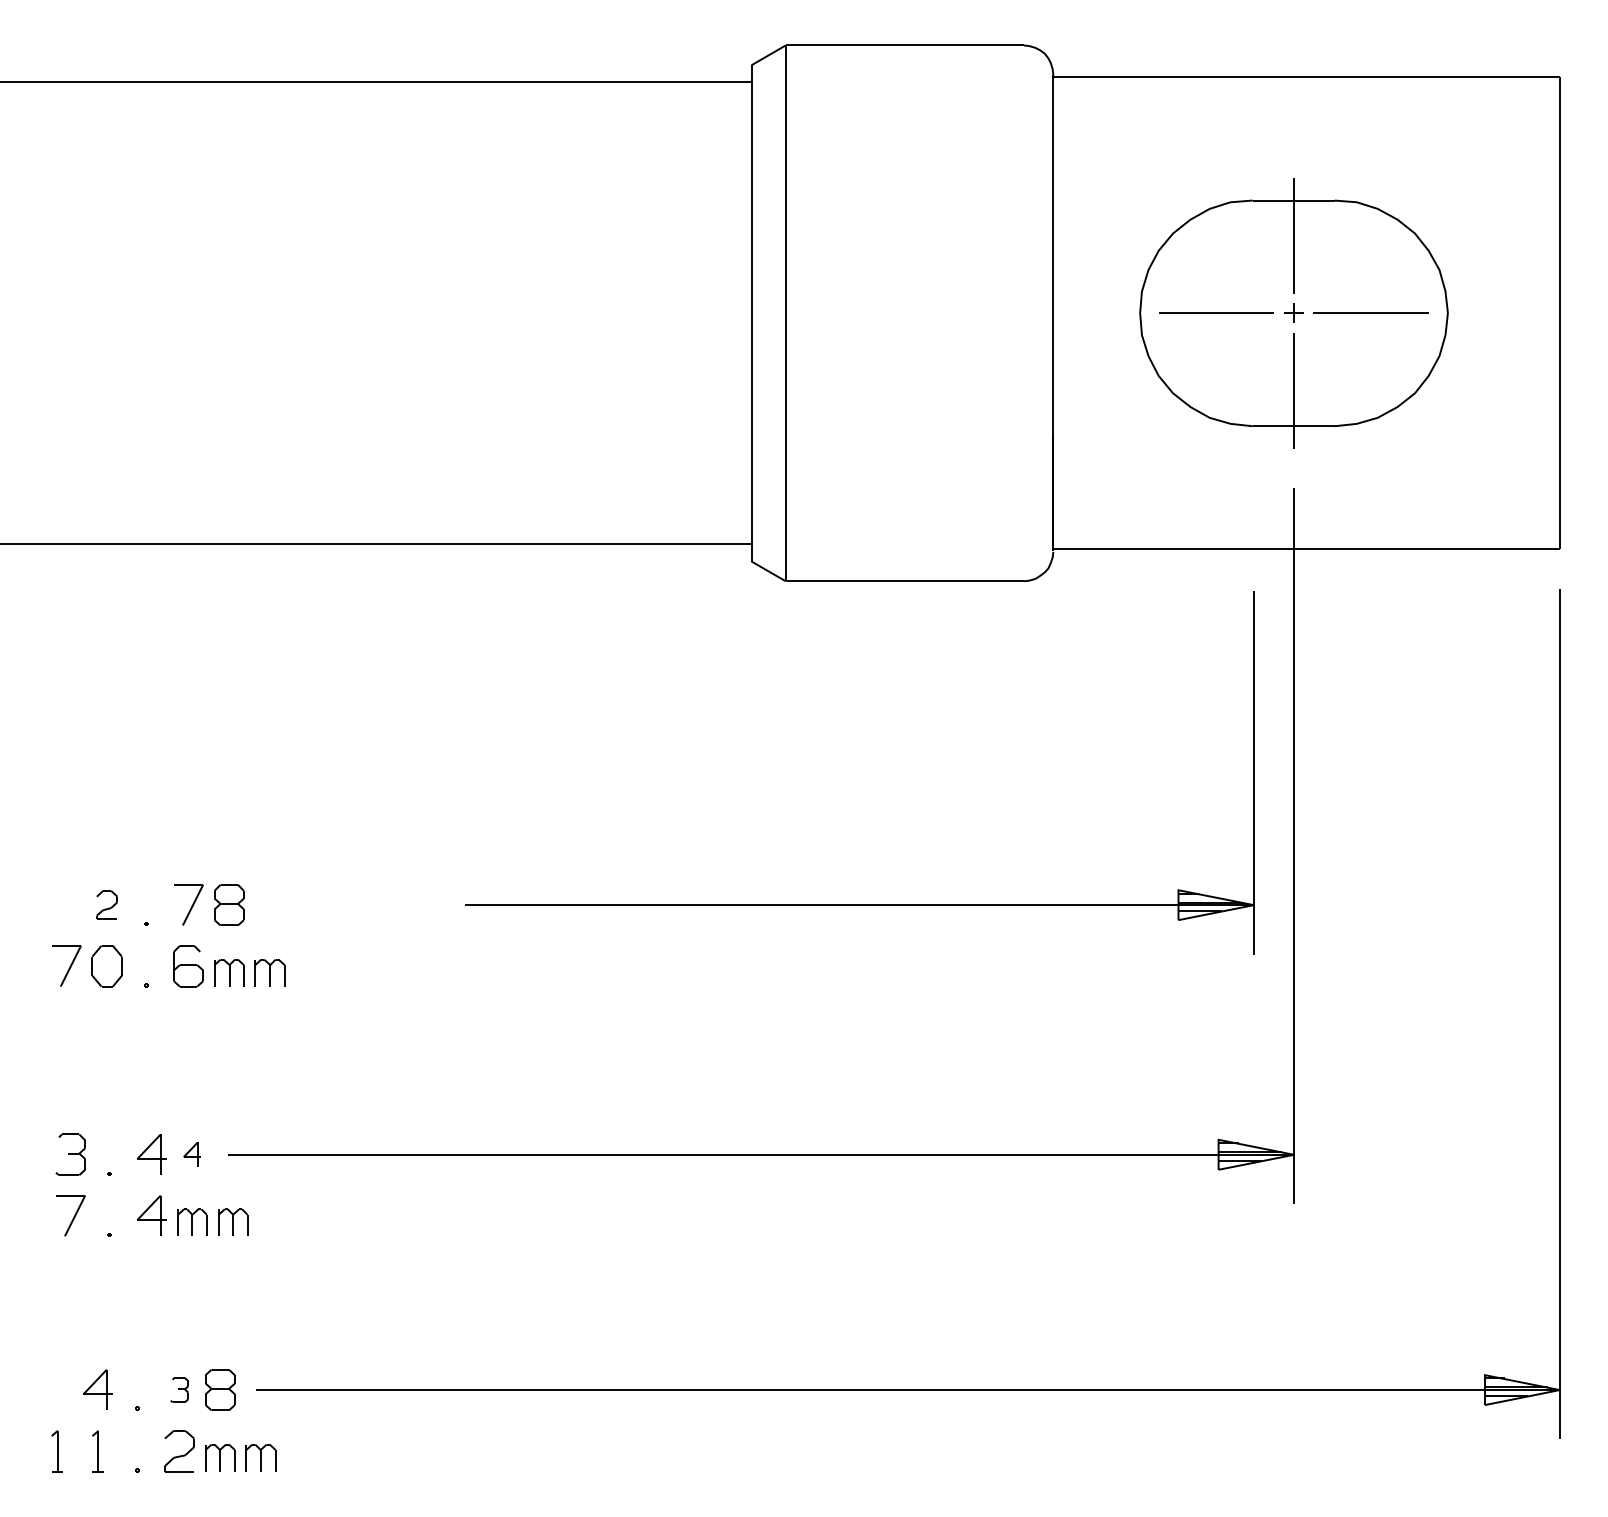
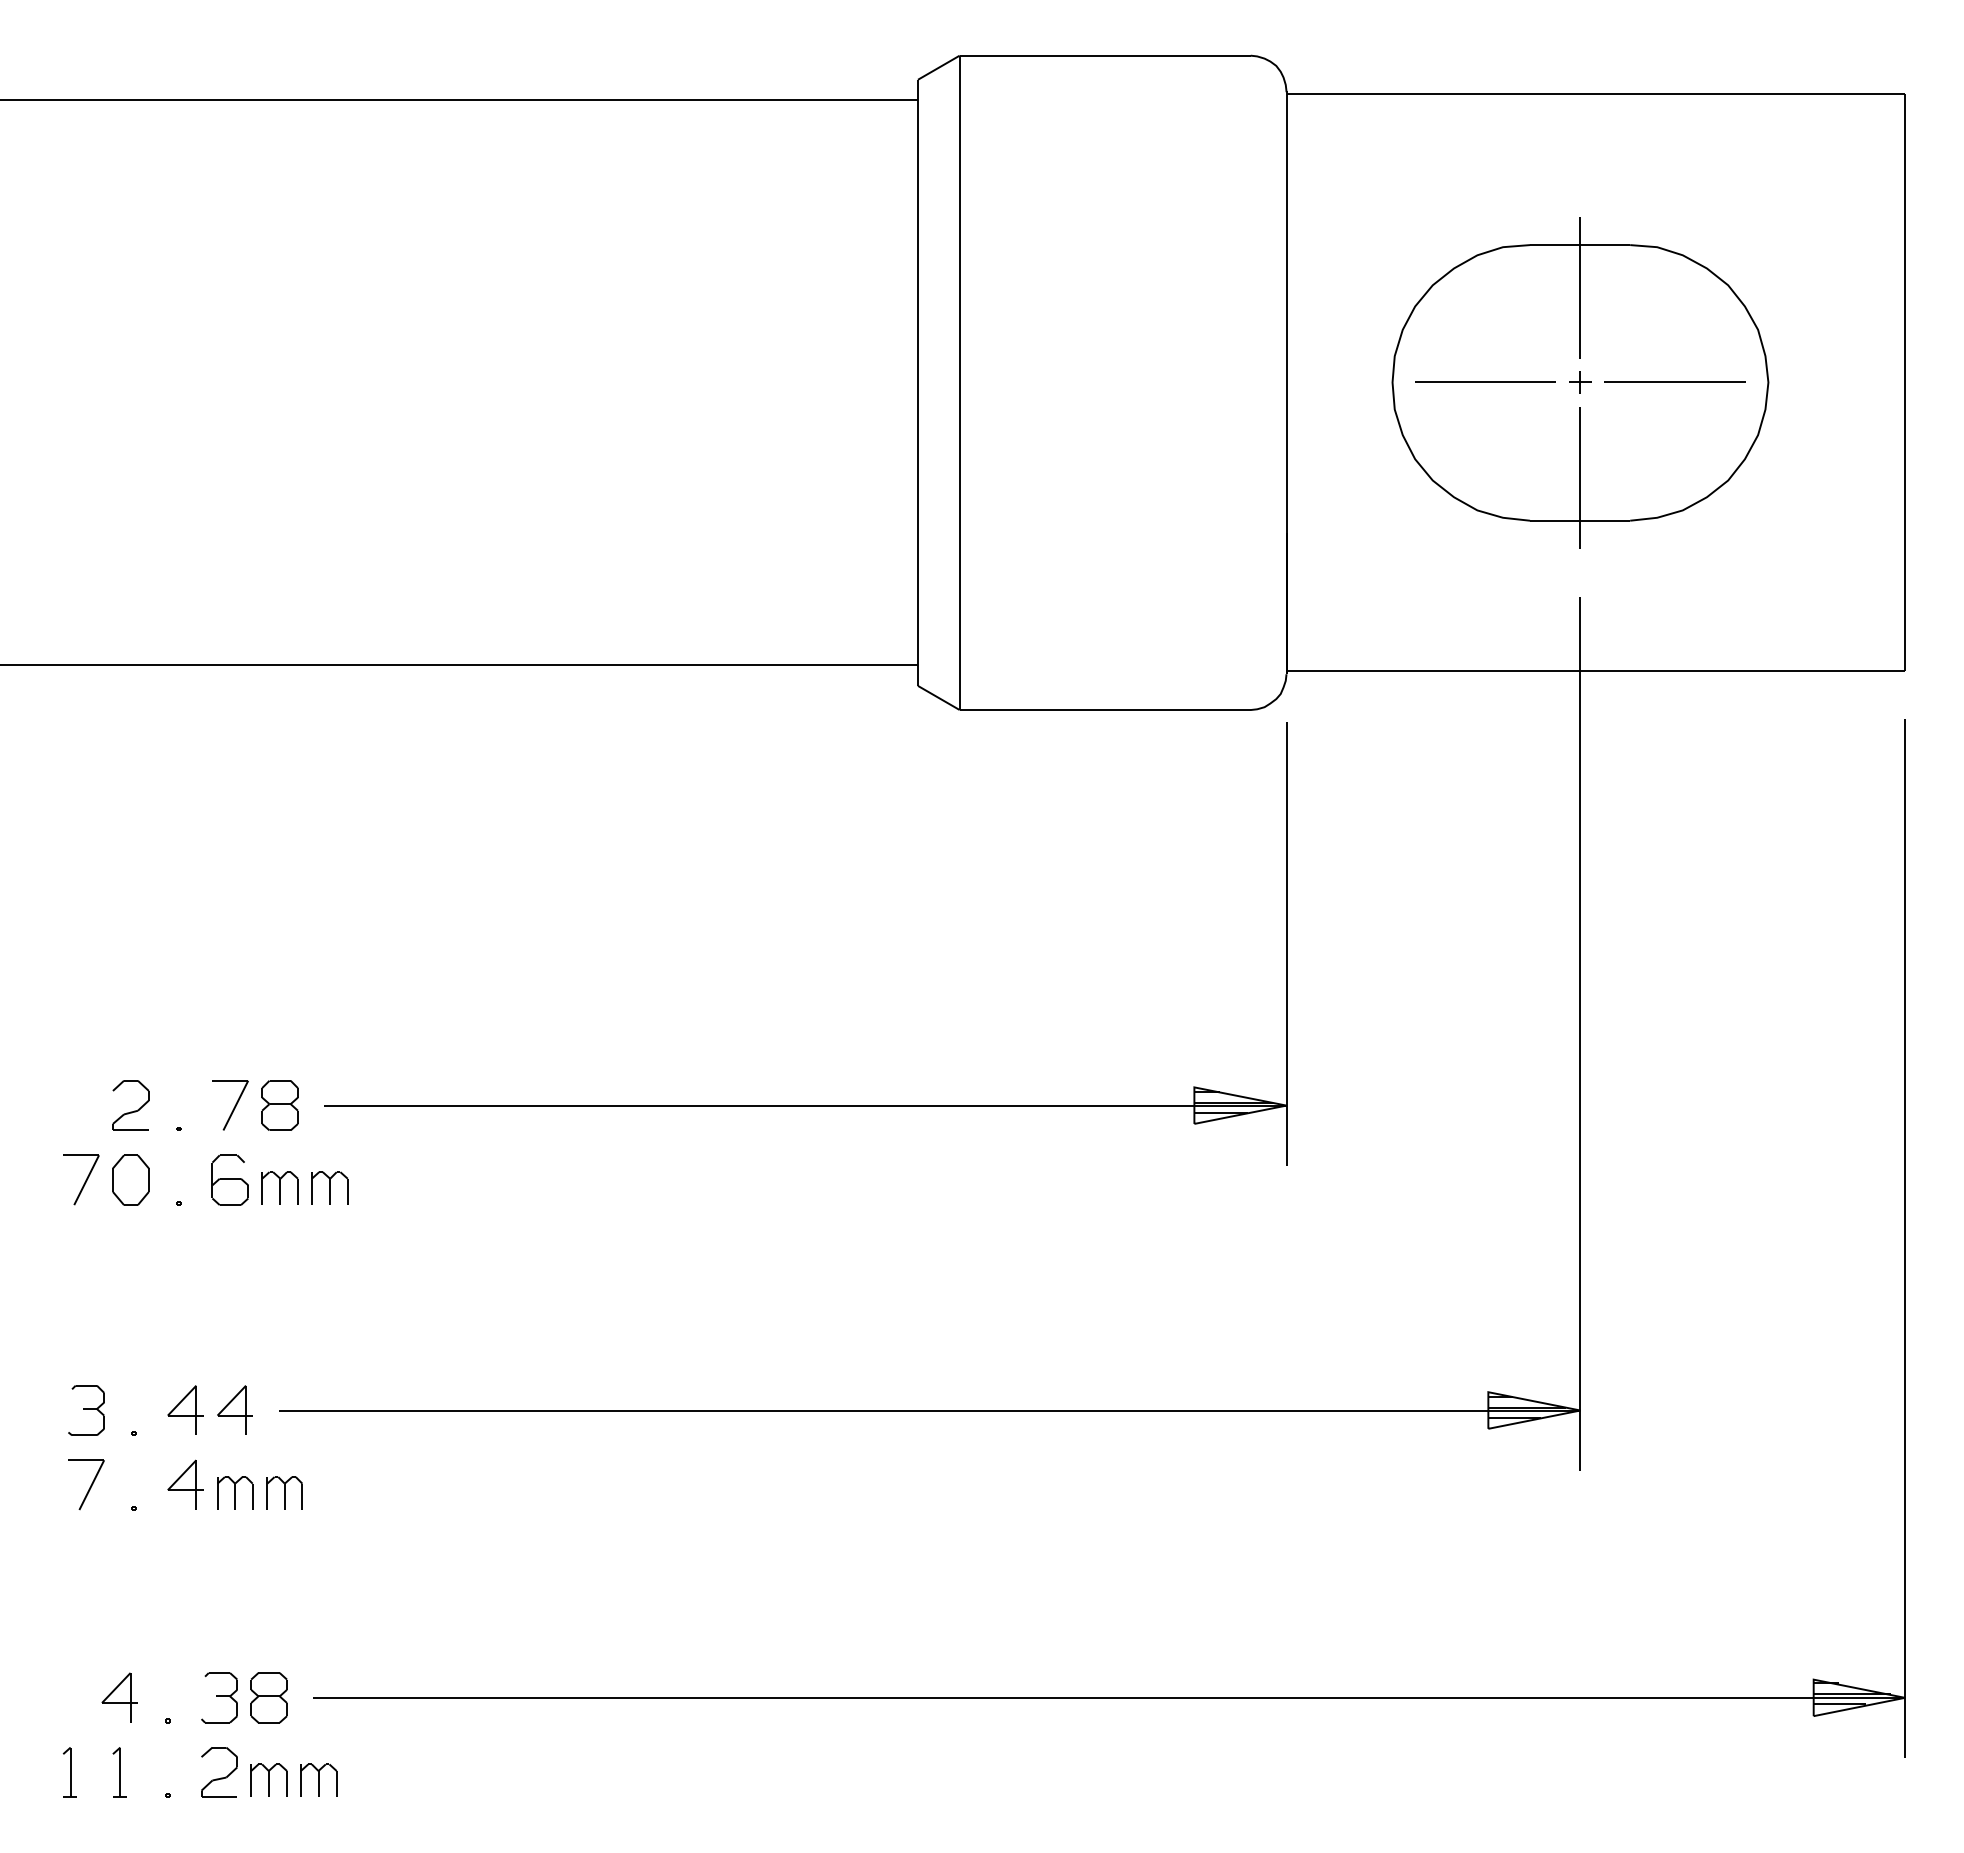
part: (106, 905) -> (130, 1105), size x1.43
part: (860, 905) -> (805, 1105), moved
part: (191, 1153) -> (234, 1409), size x1.67
part: (179, 1389) -> (219, 1697), size x1.67

